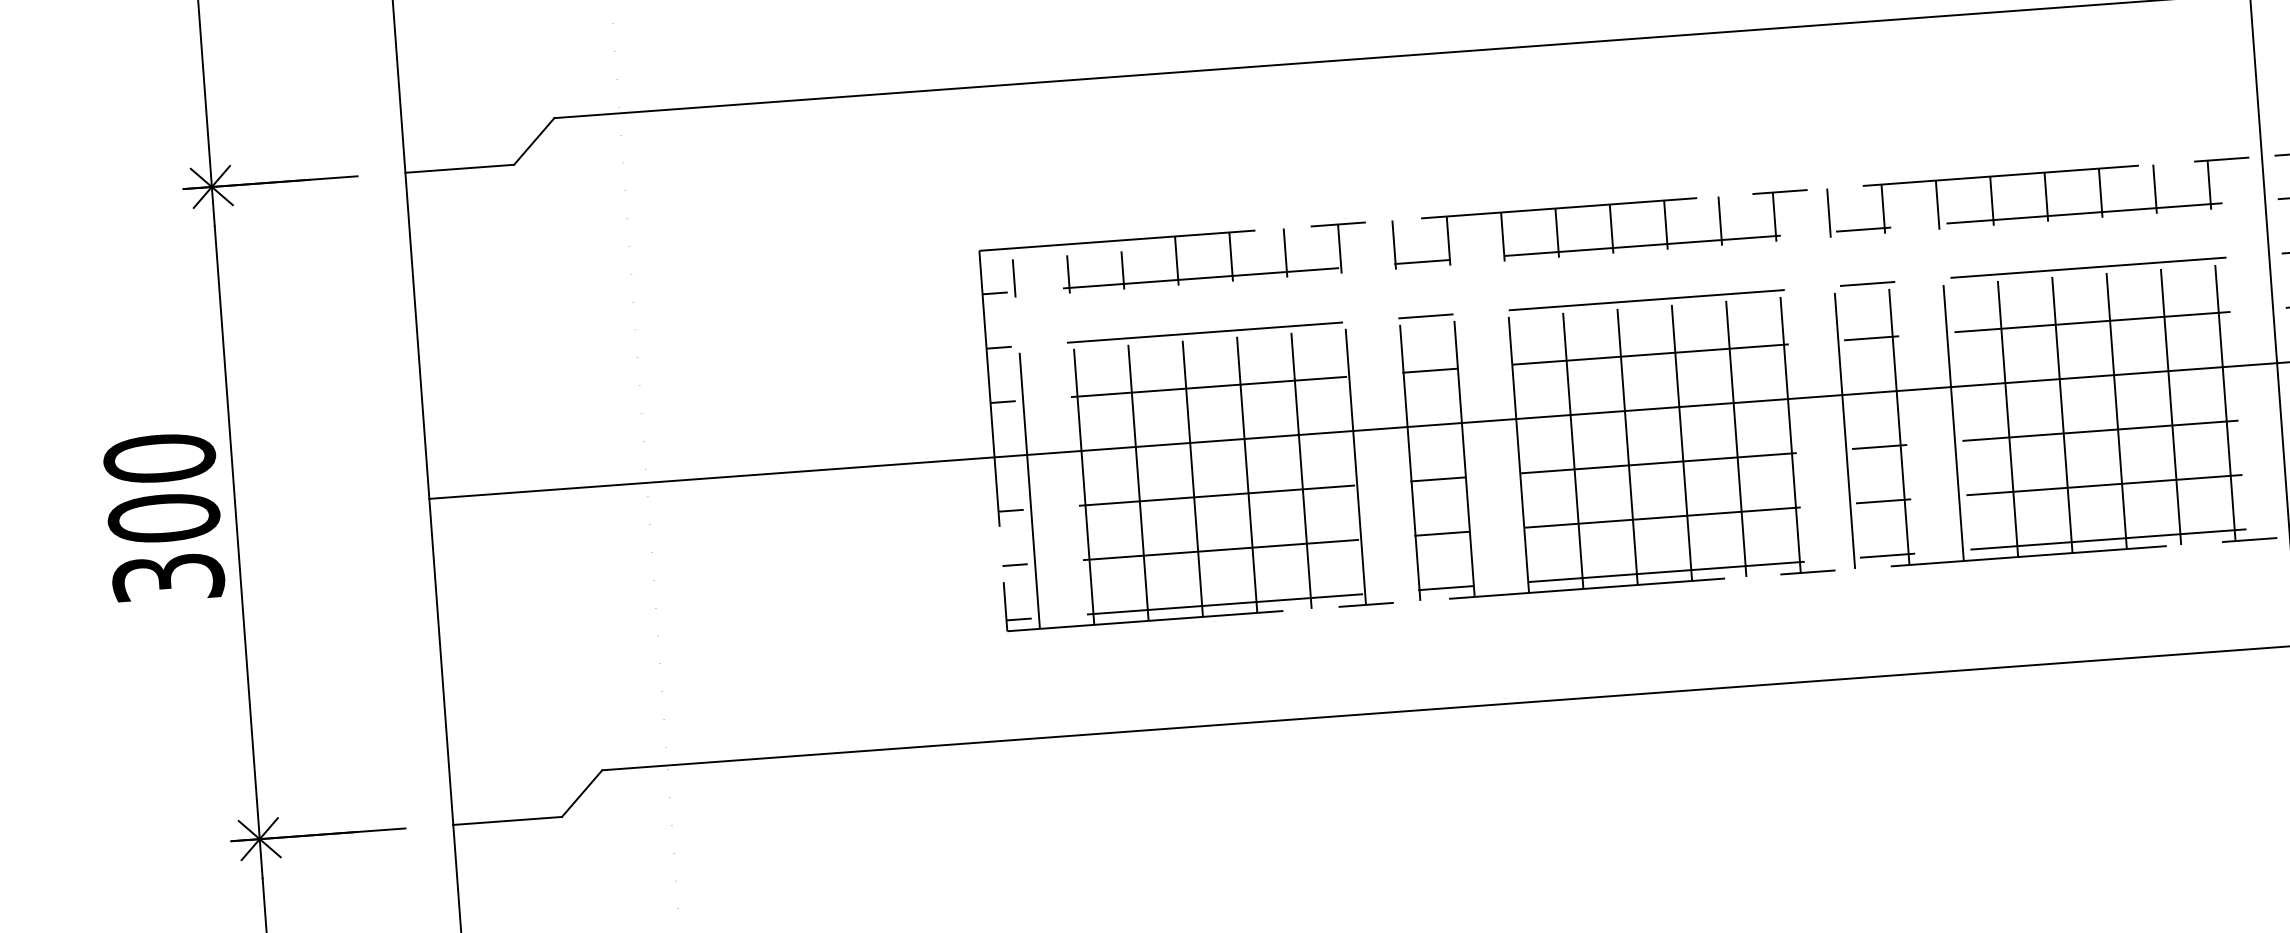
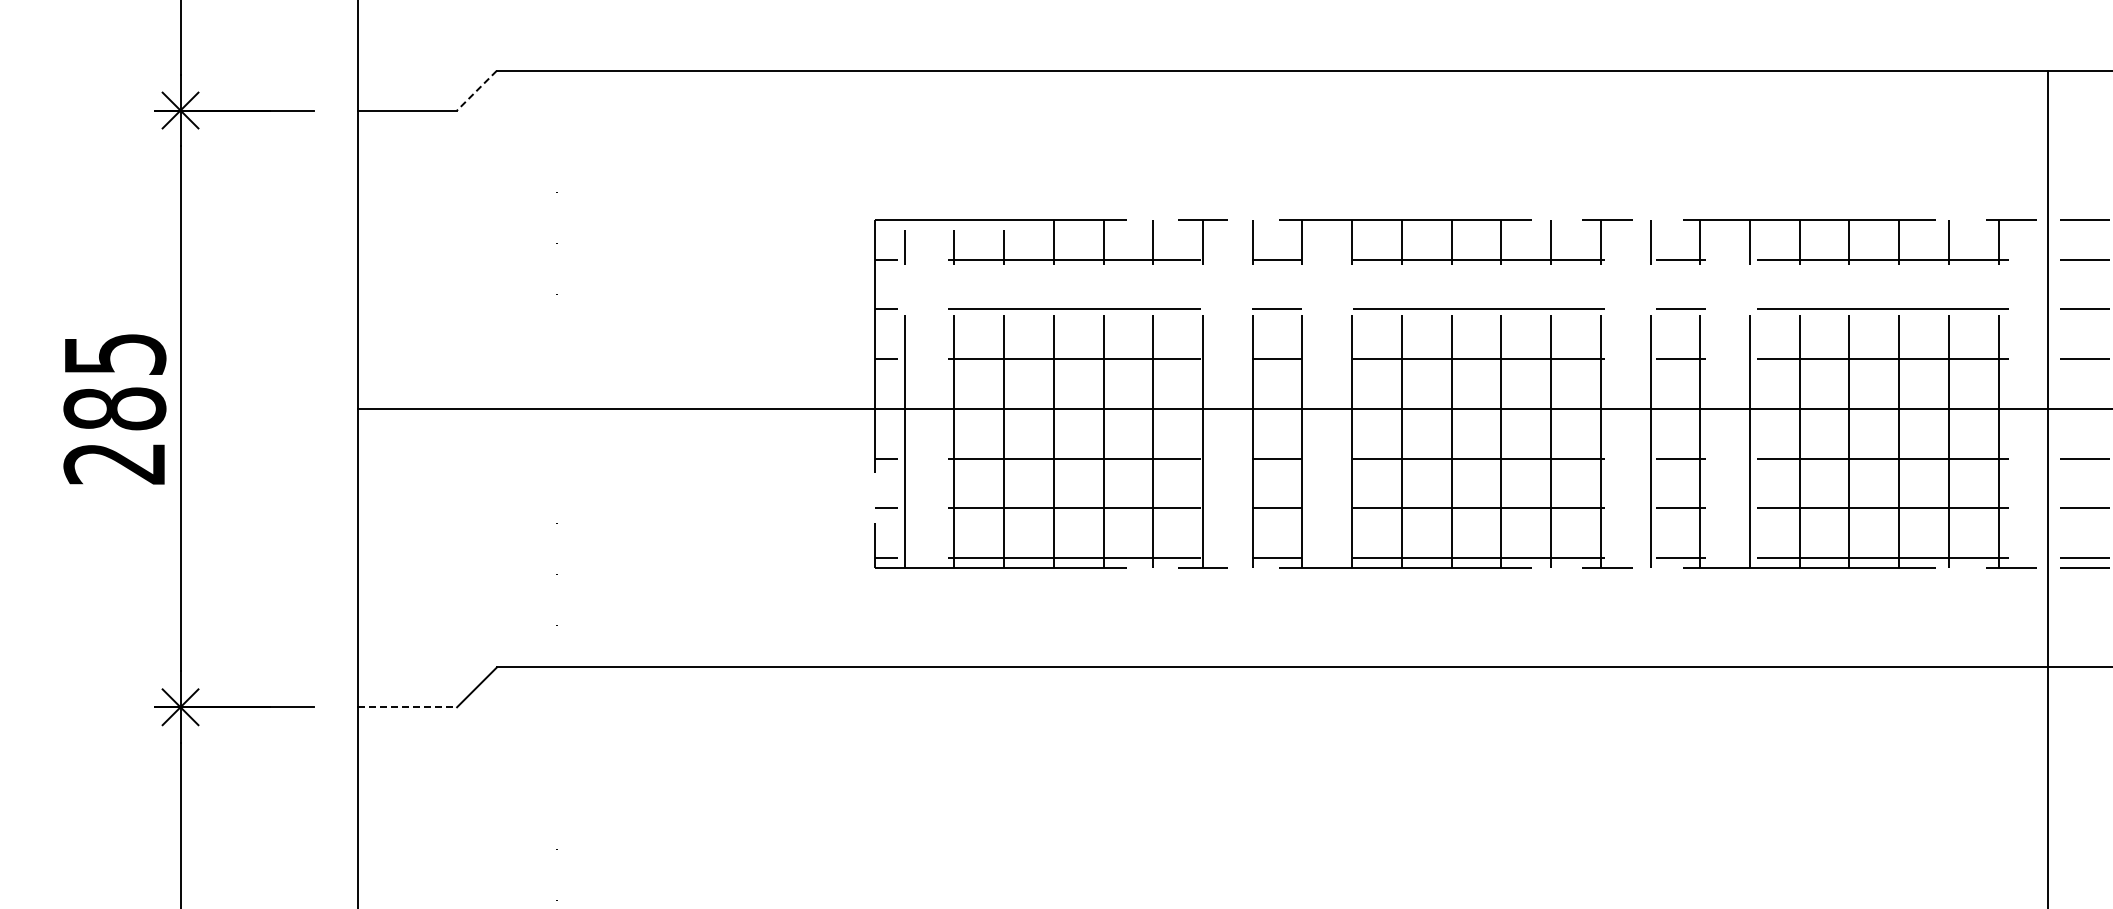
line: (533, 141) -> (476, 90), solid -> dashed
text: (163, 517) -> (114, 408), 300 -> 285
line: (507, 821) -> (407, 707), solid -> dashed

